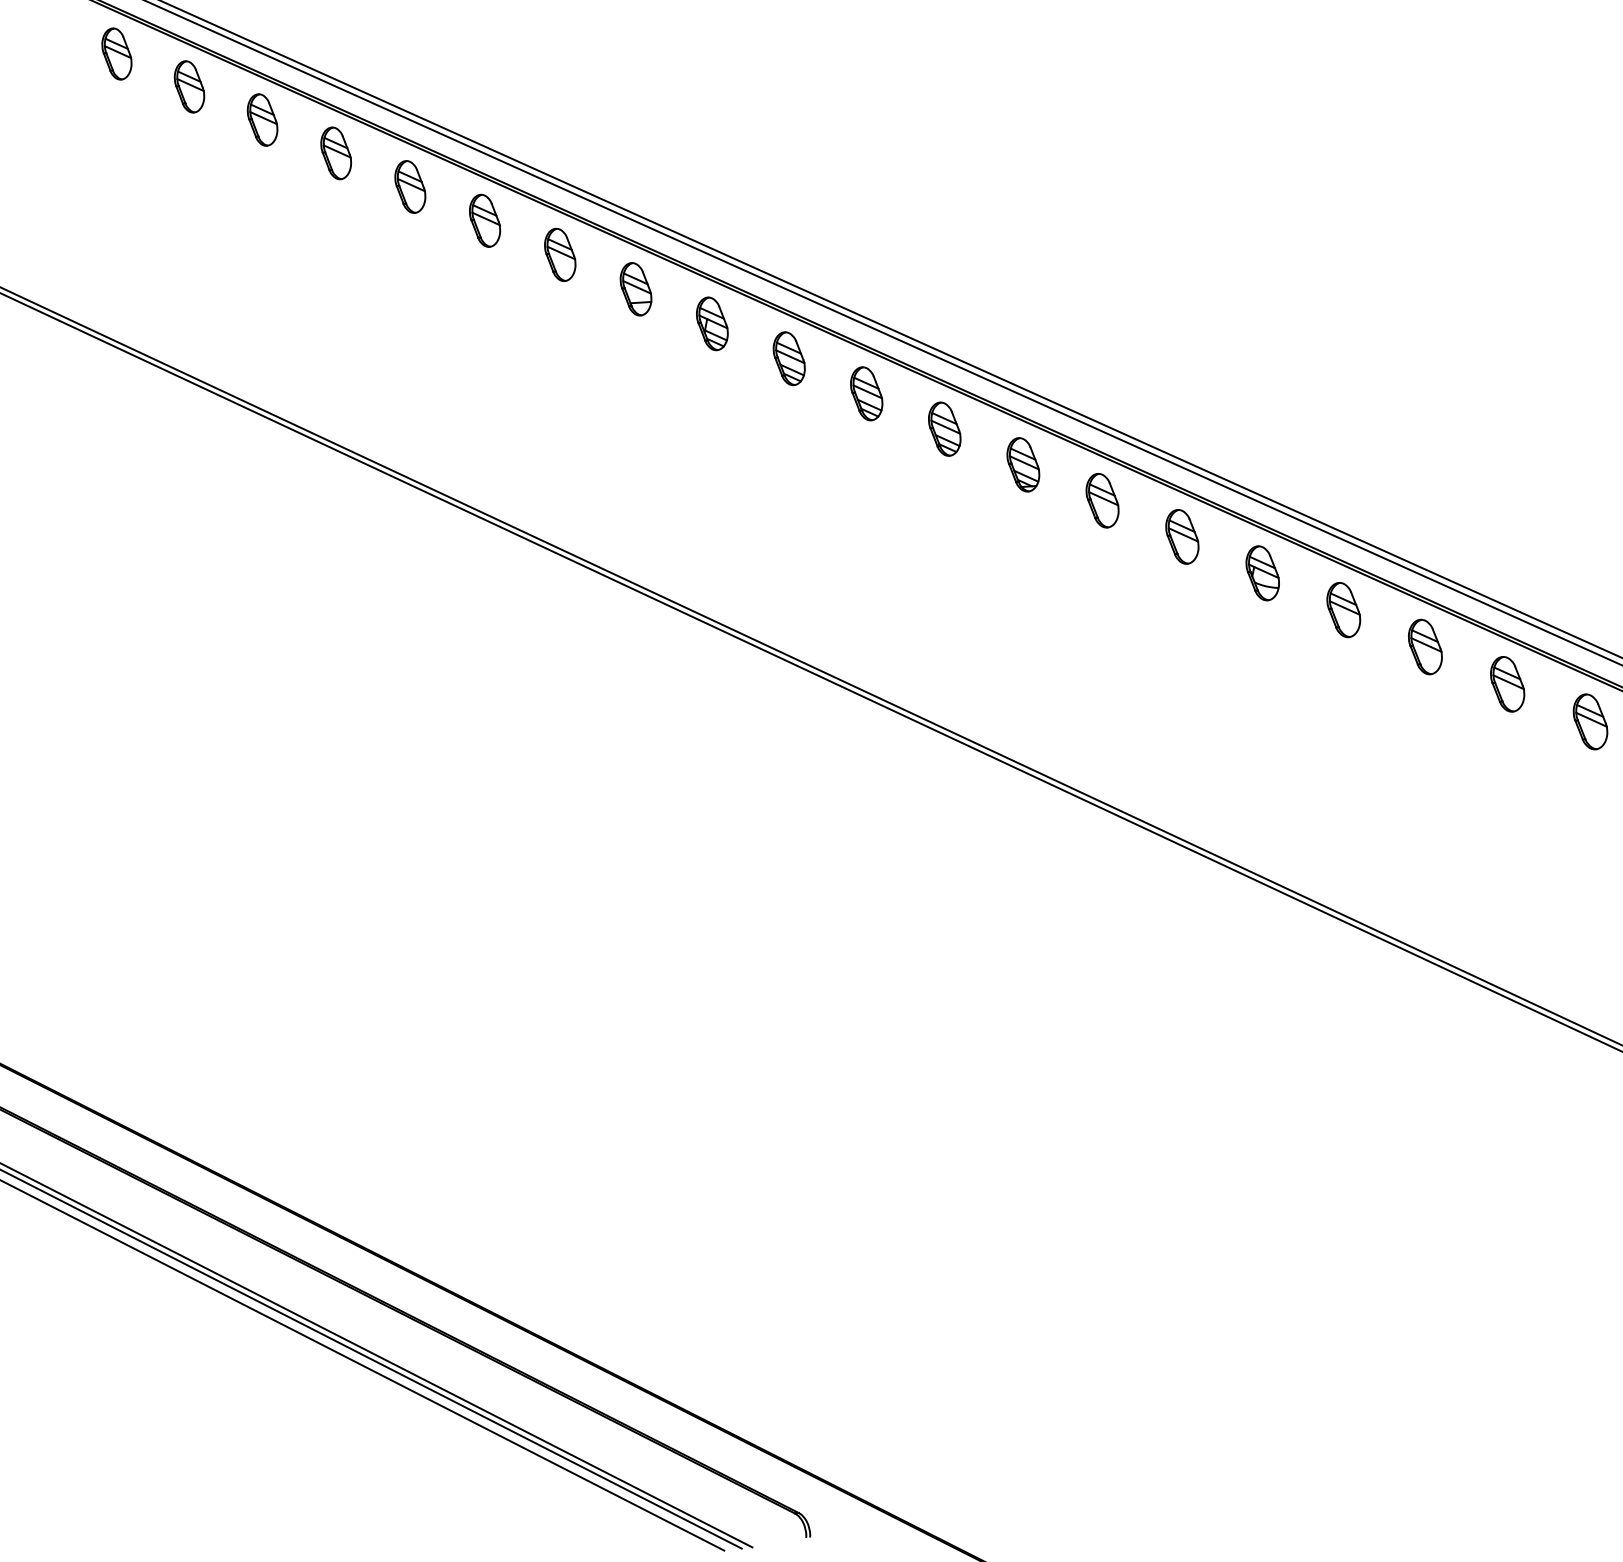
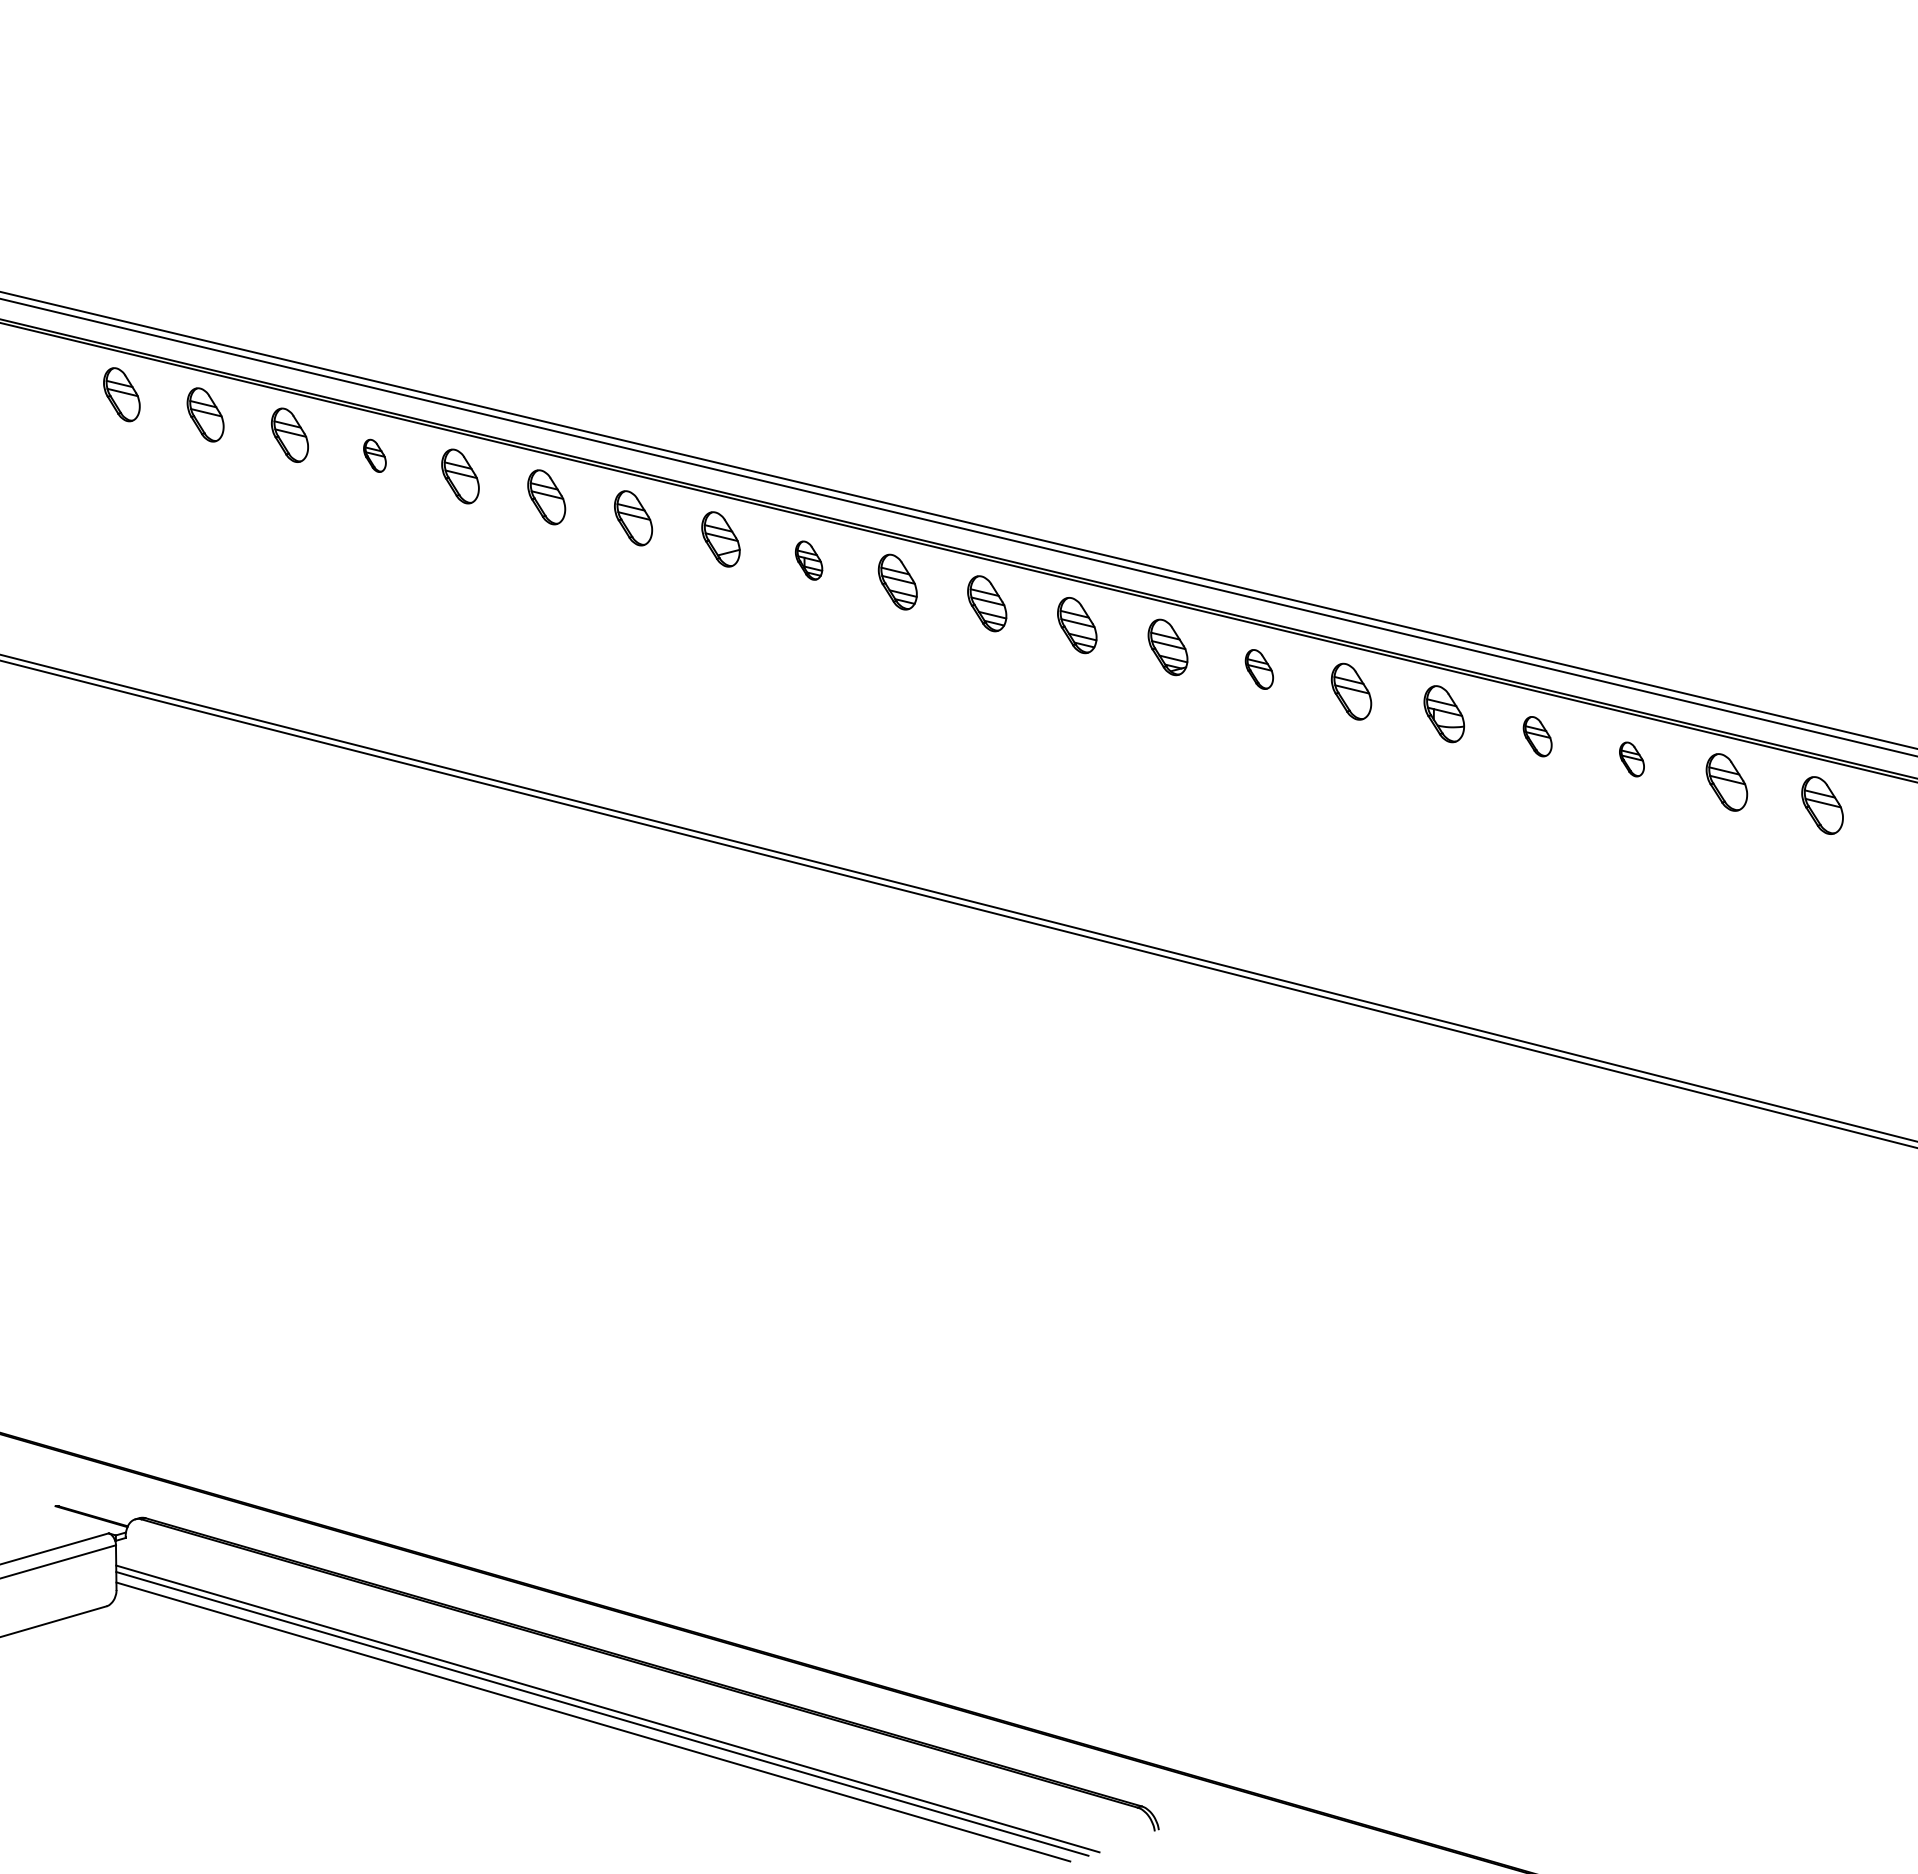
part: (335, 152) -> (374, 455), size x0.6
part: (711, 323) -> (808, 560), size x0.7
part: (1102, 500) -> (1259, 669), size x0.7
part: (1343, 609) -> (1537, 736), size x0.7
part: (1424, 646) -> (1631, 759), size x0.6

